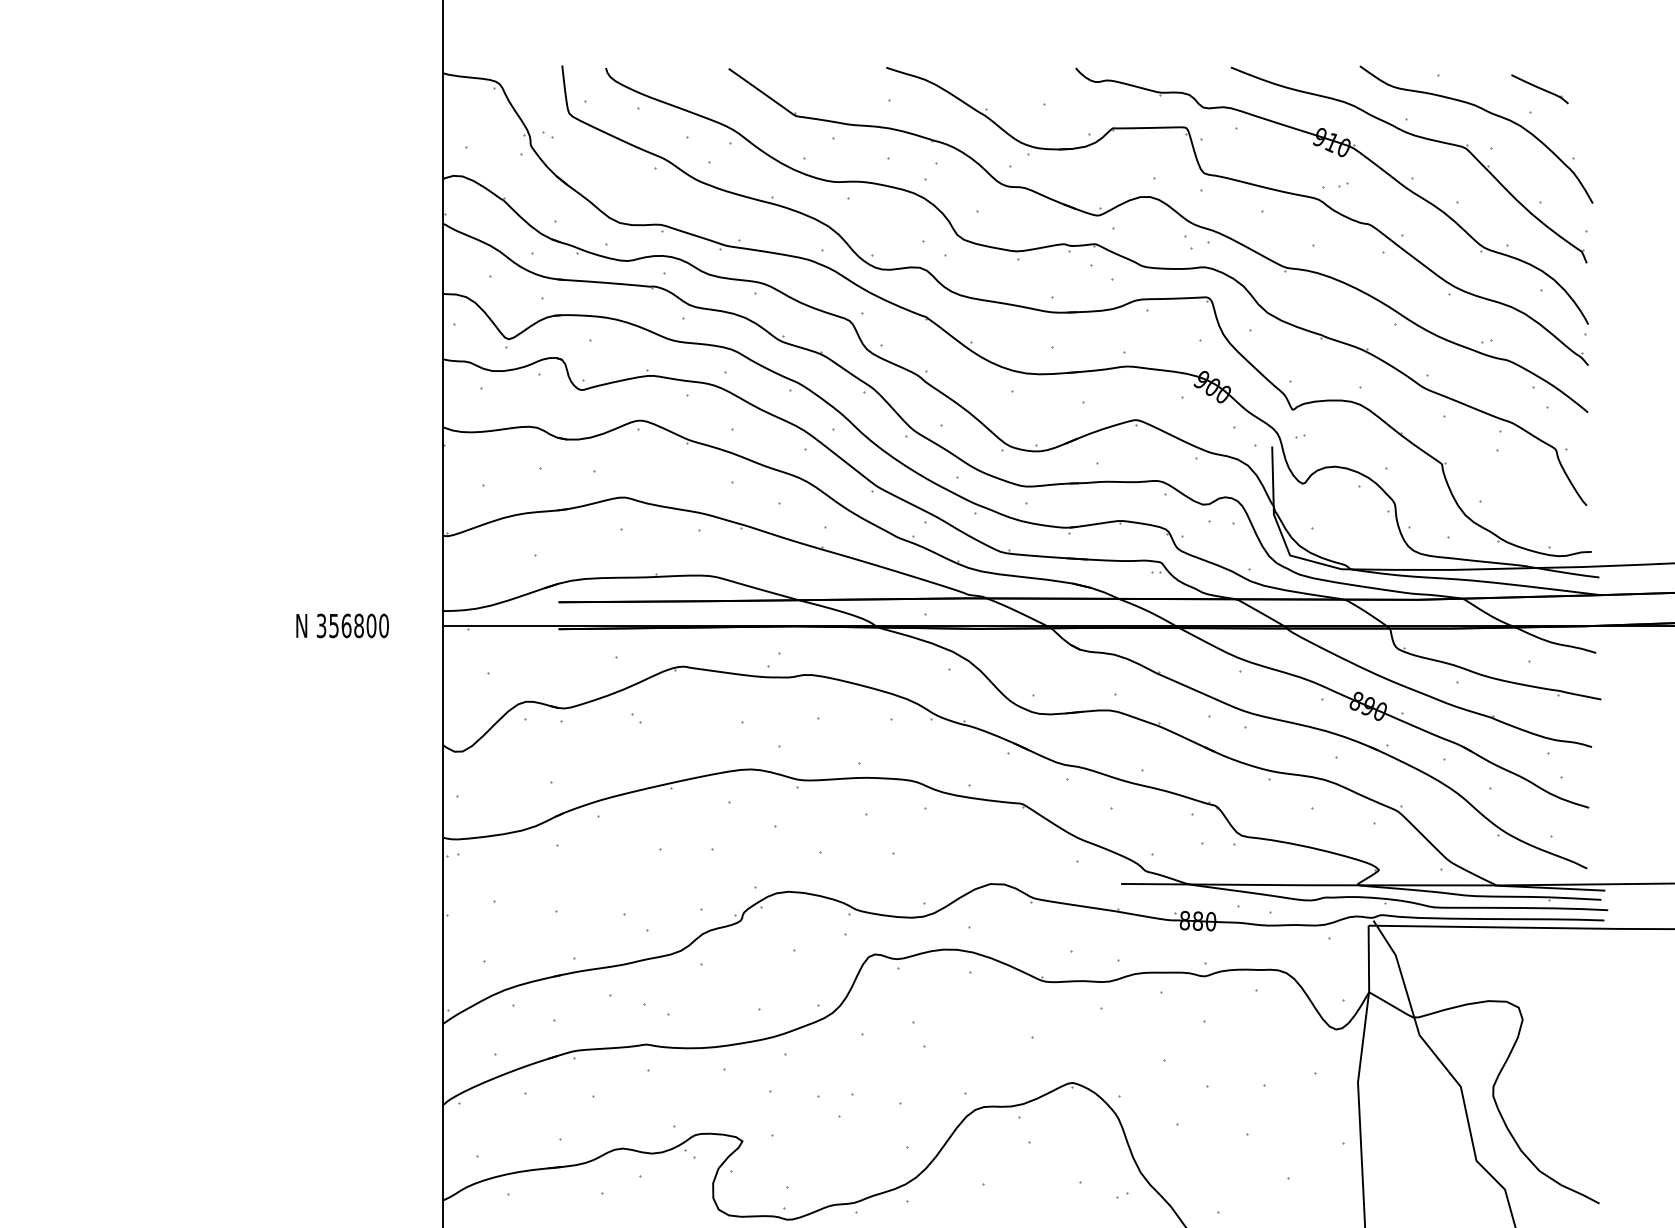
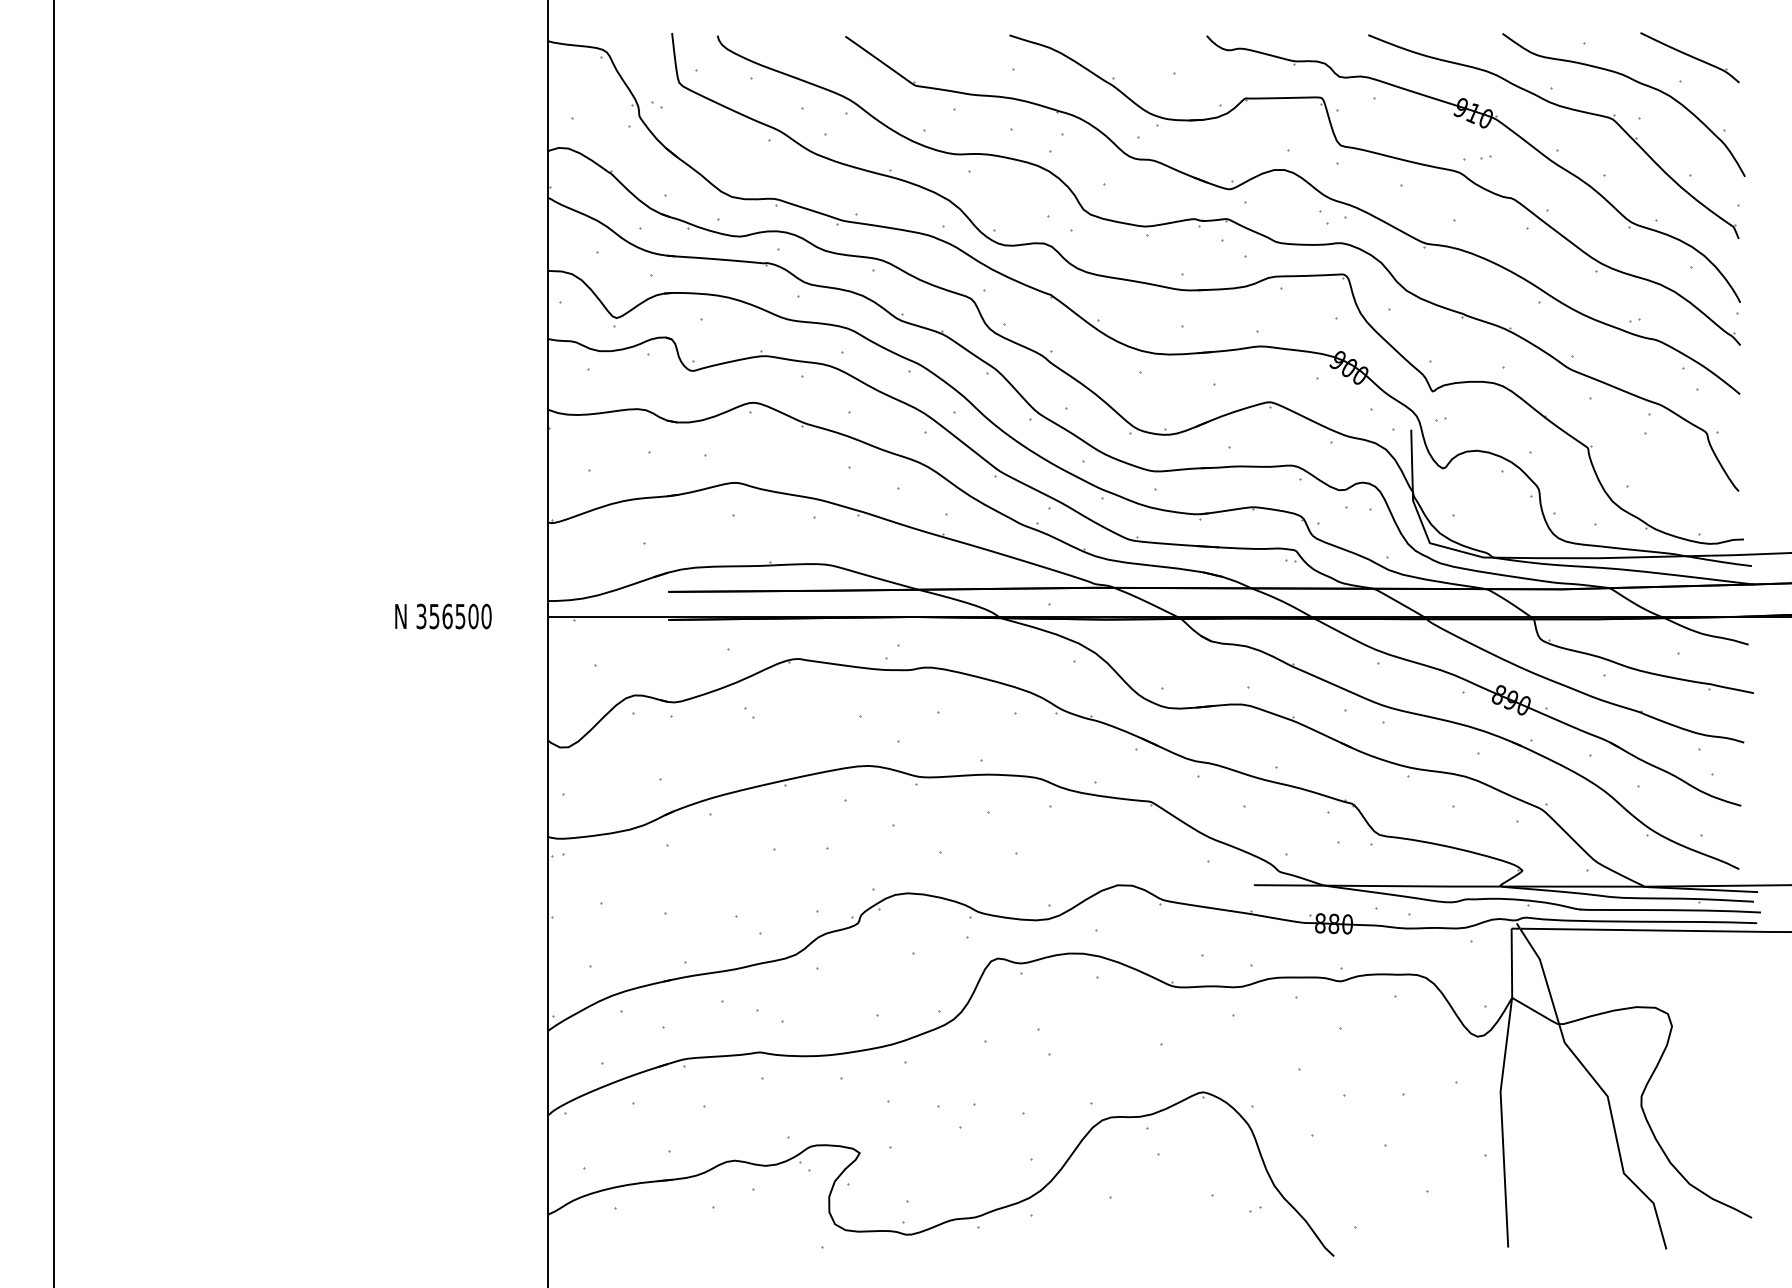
part: (1539, 88) -> (1689, 57), size x1.67
text: (359, 625) -> (460, 616), 356800 -> 356500

